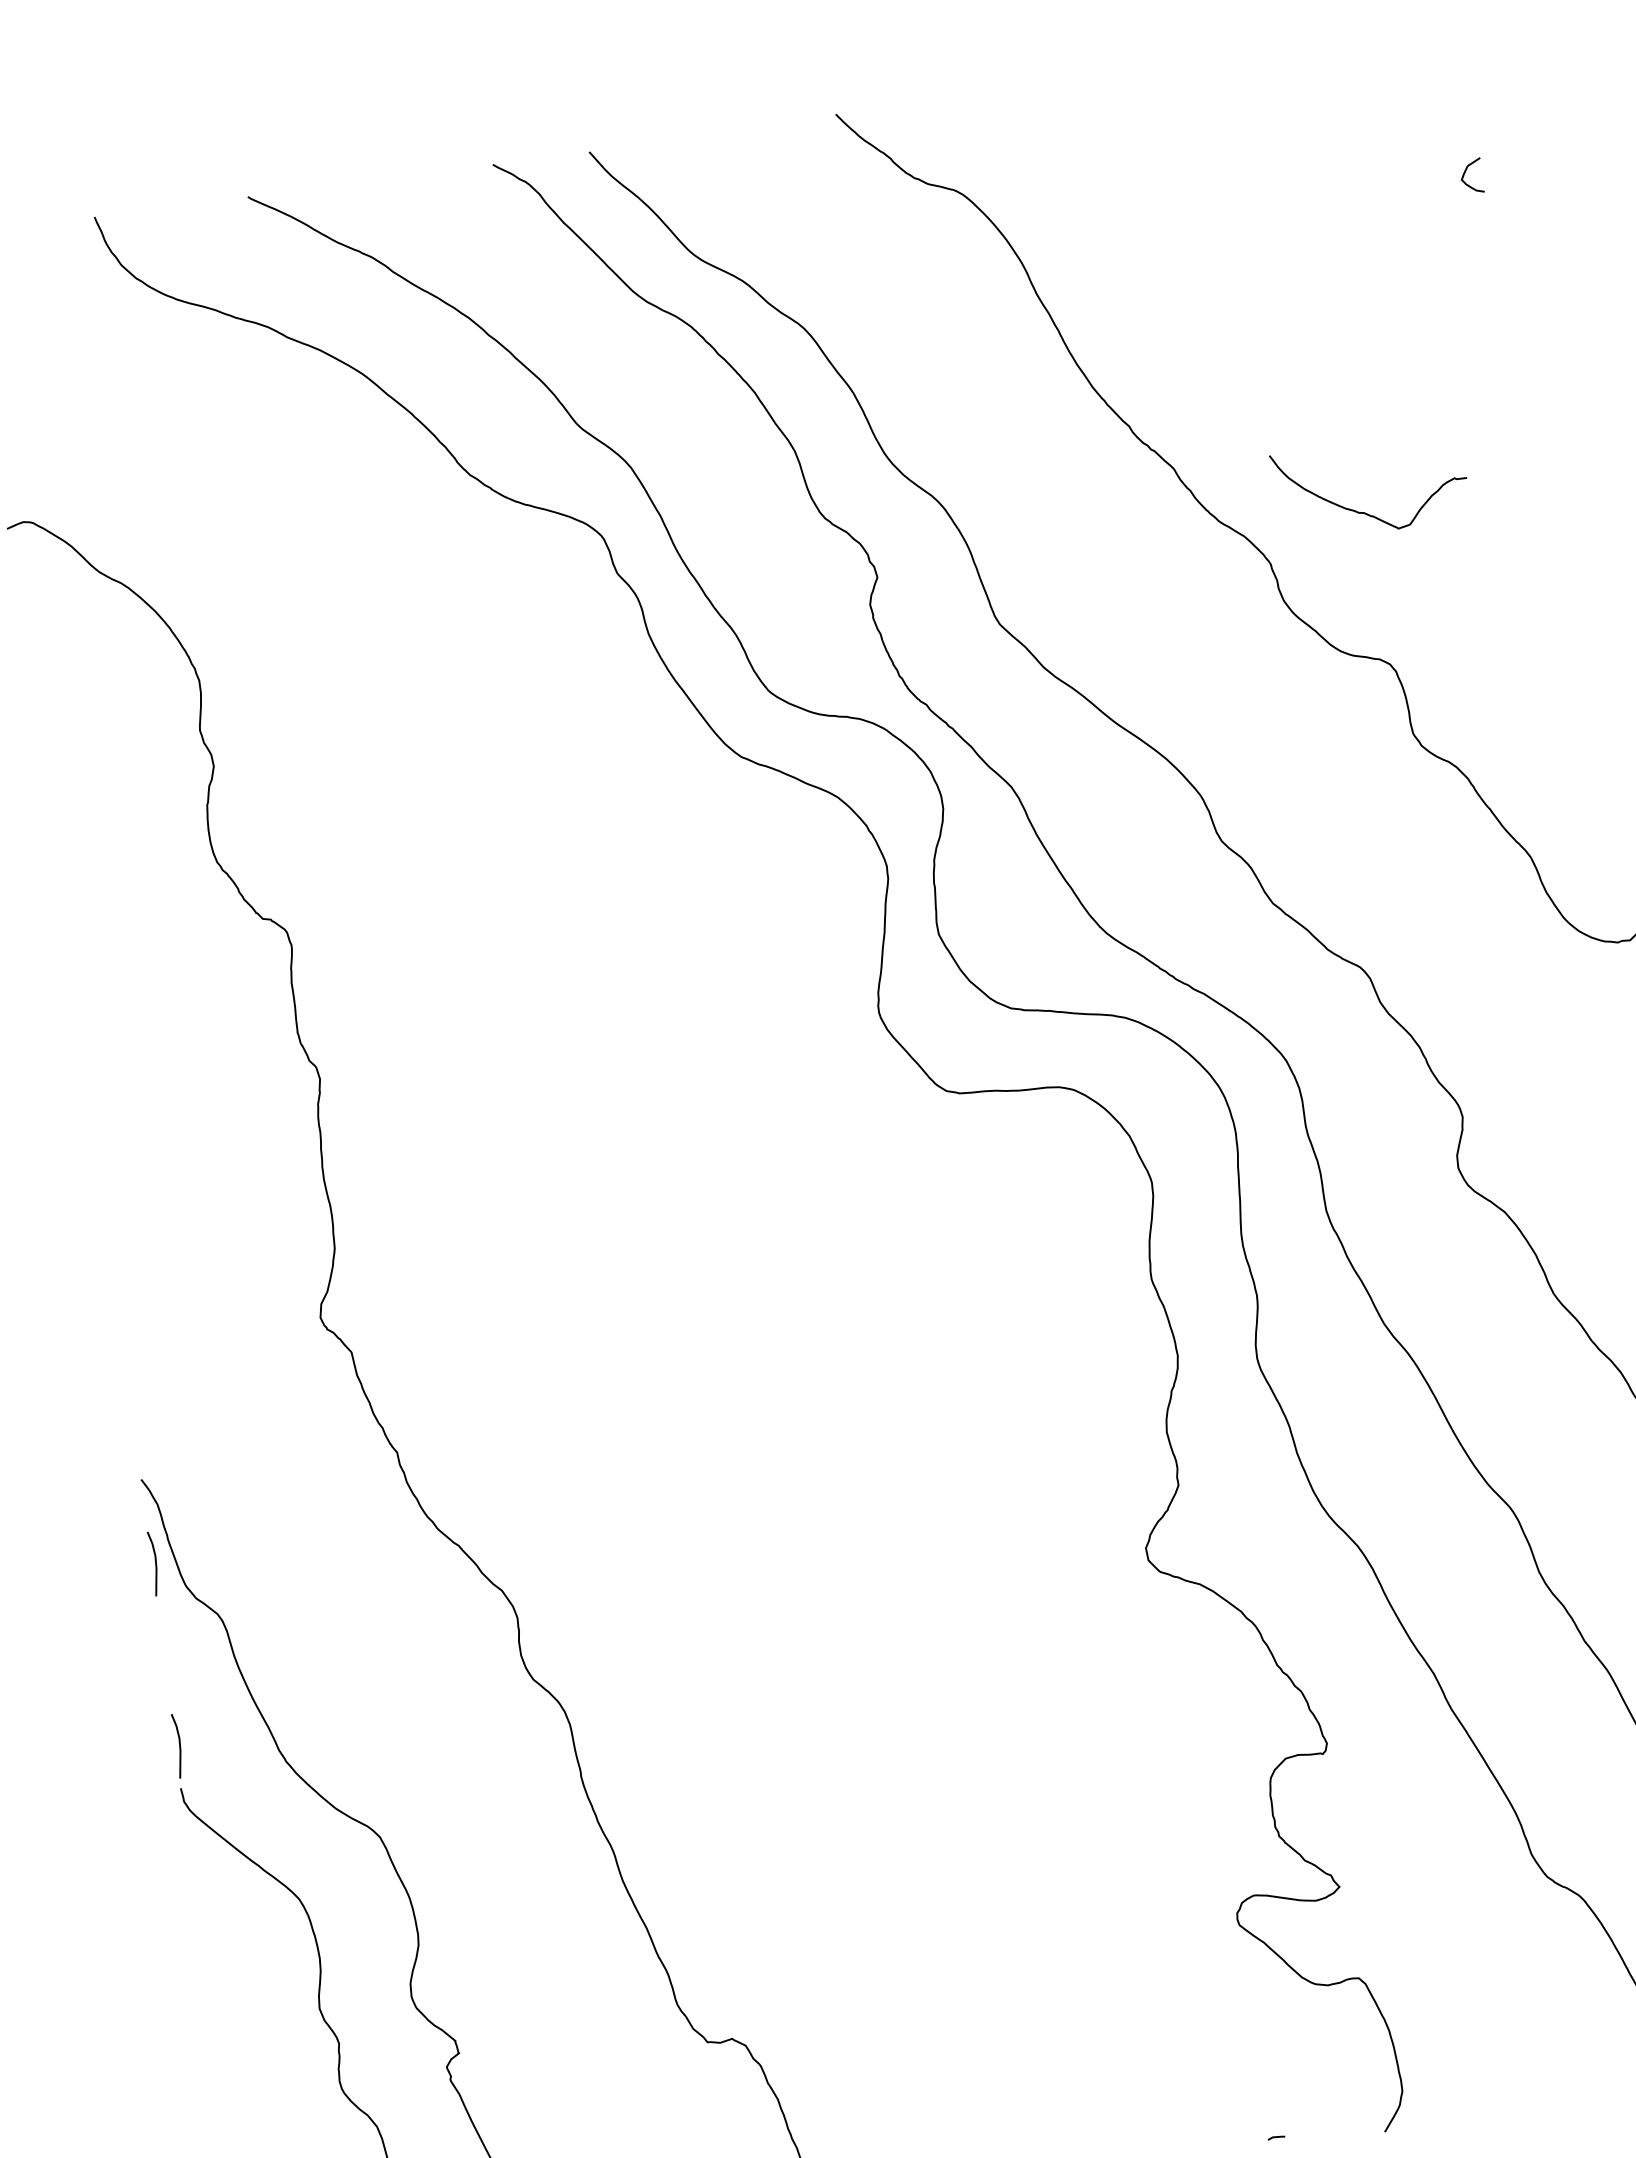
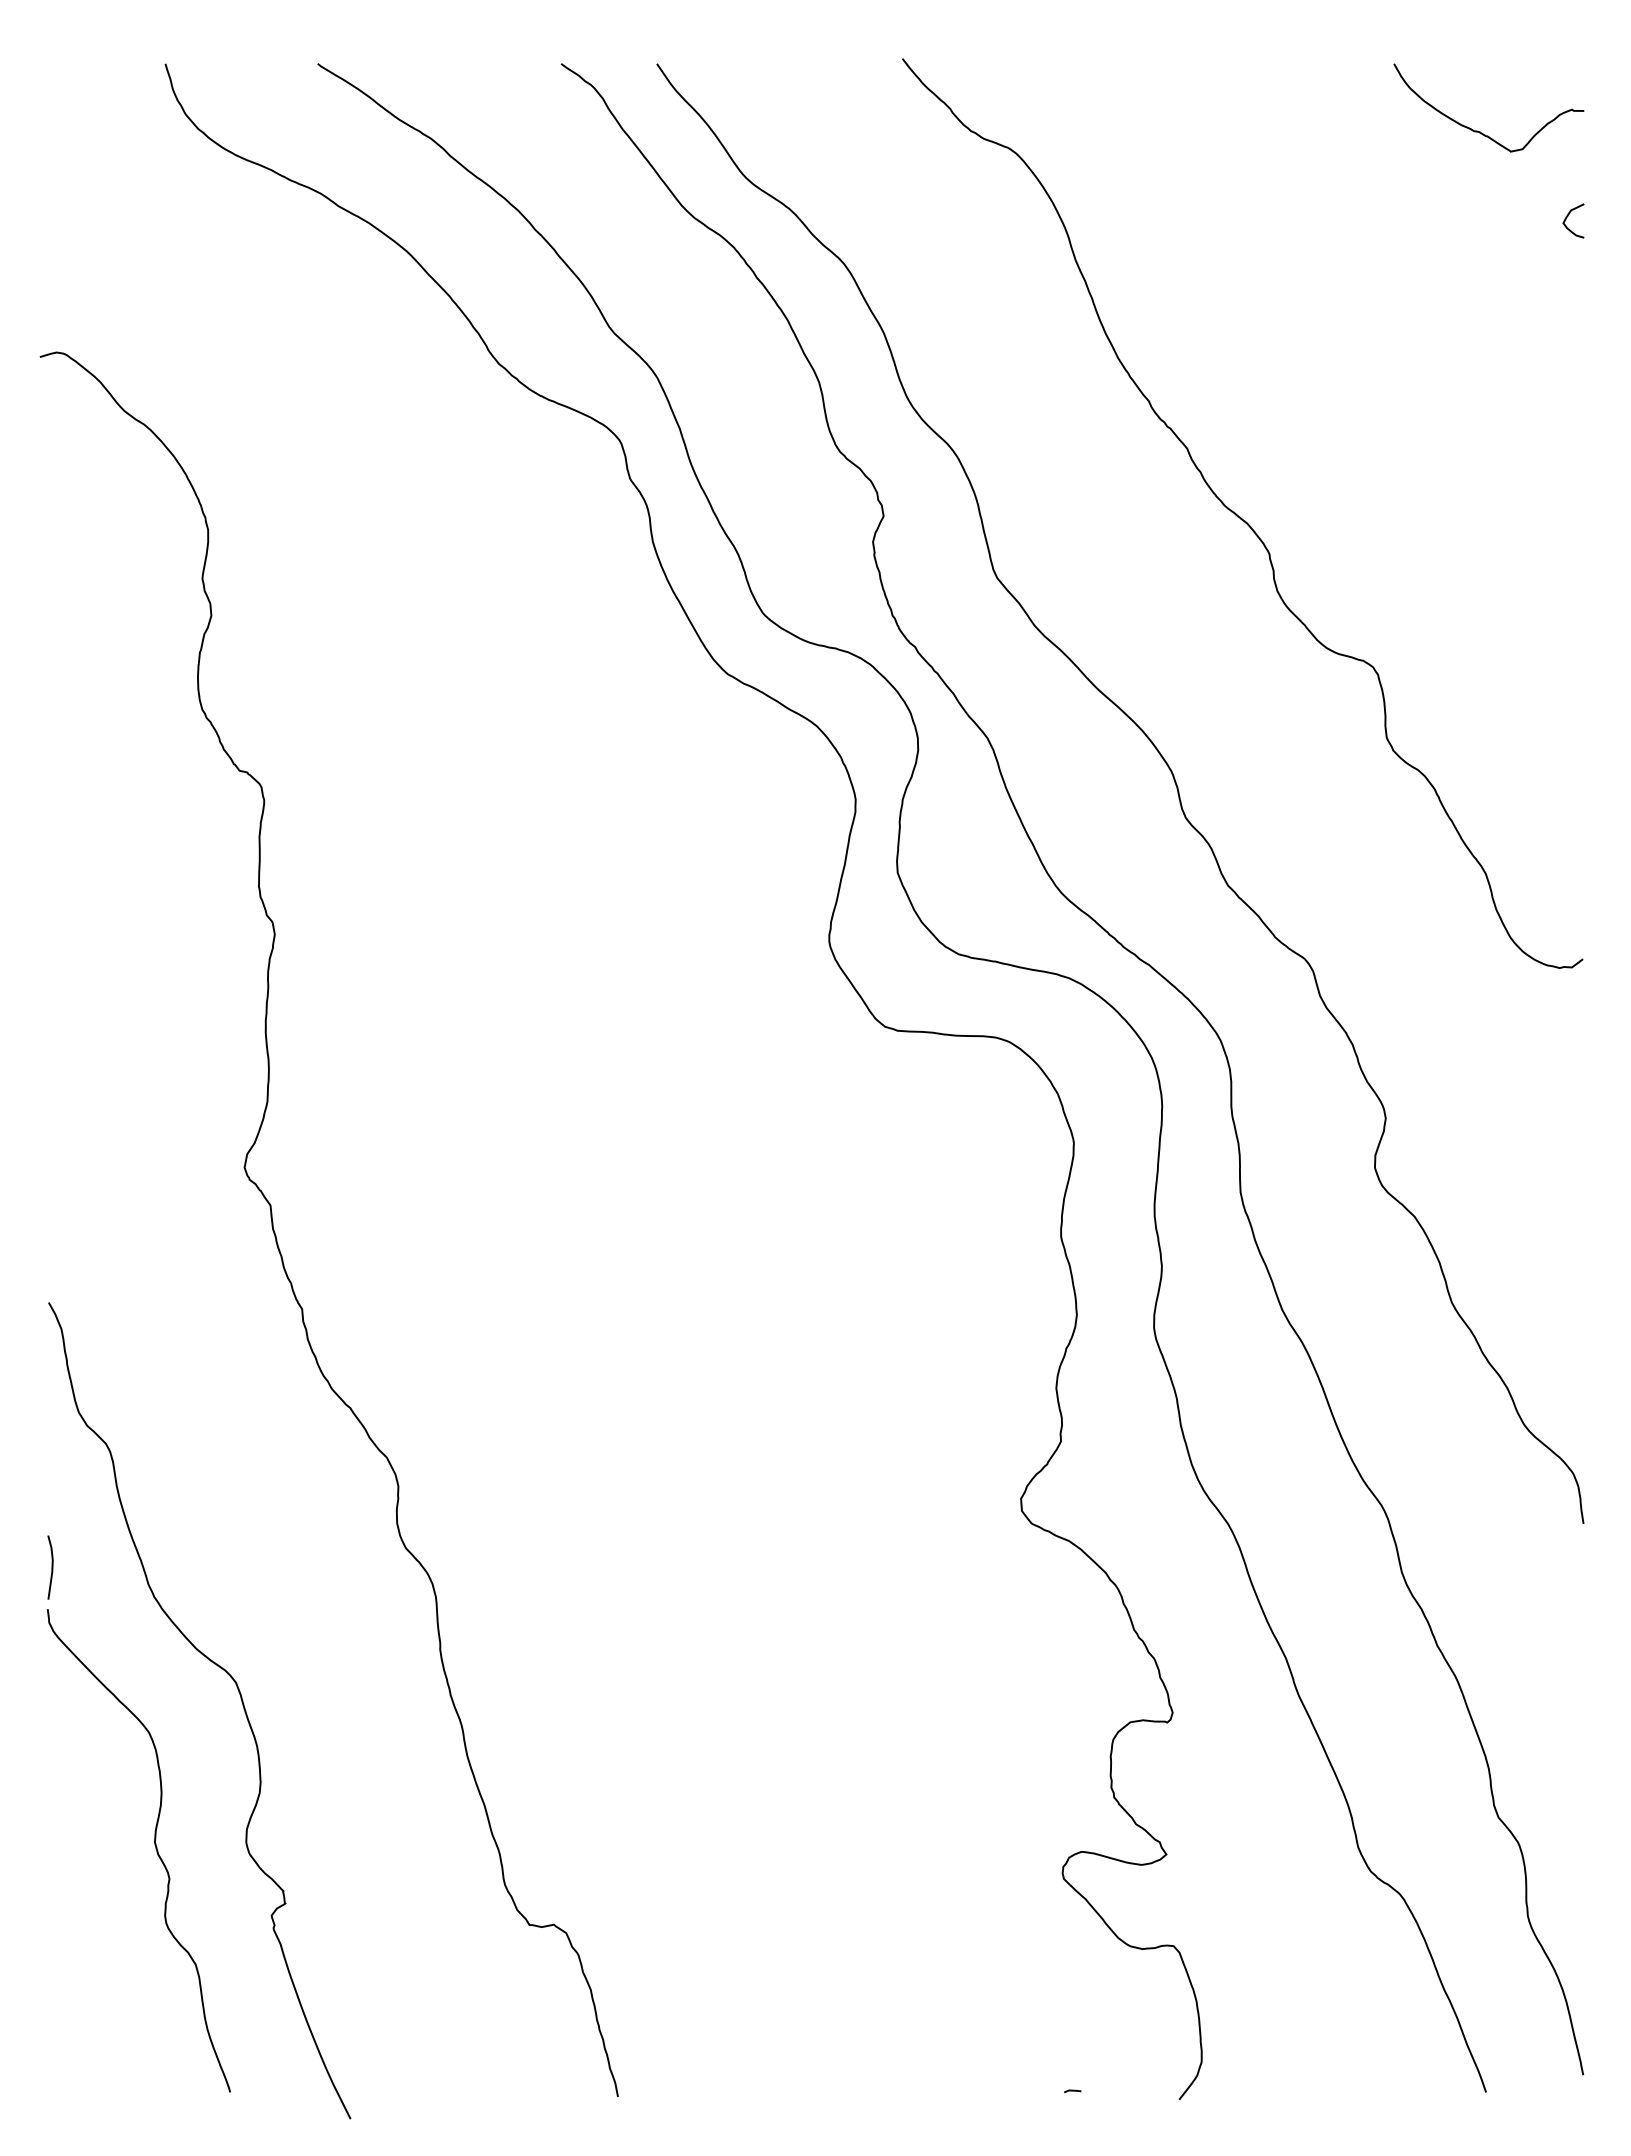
curve: (1466, 172) -> (1568, 216), moved
curve: (1365, 512) -> (1480, 131), moved
curve: (155, 1563) -> (51, 1386), removed

